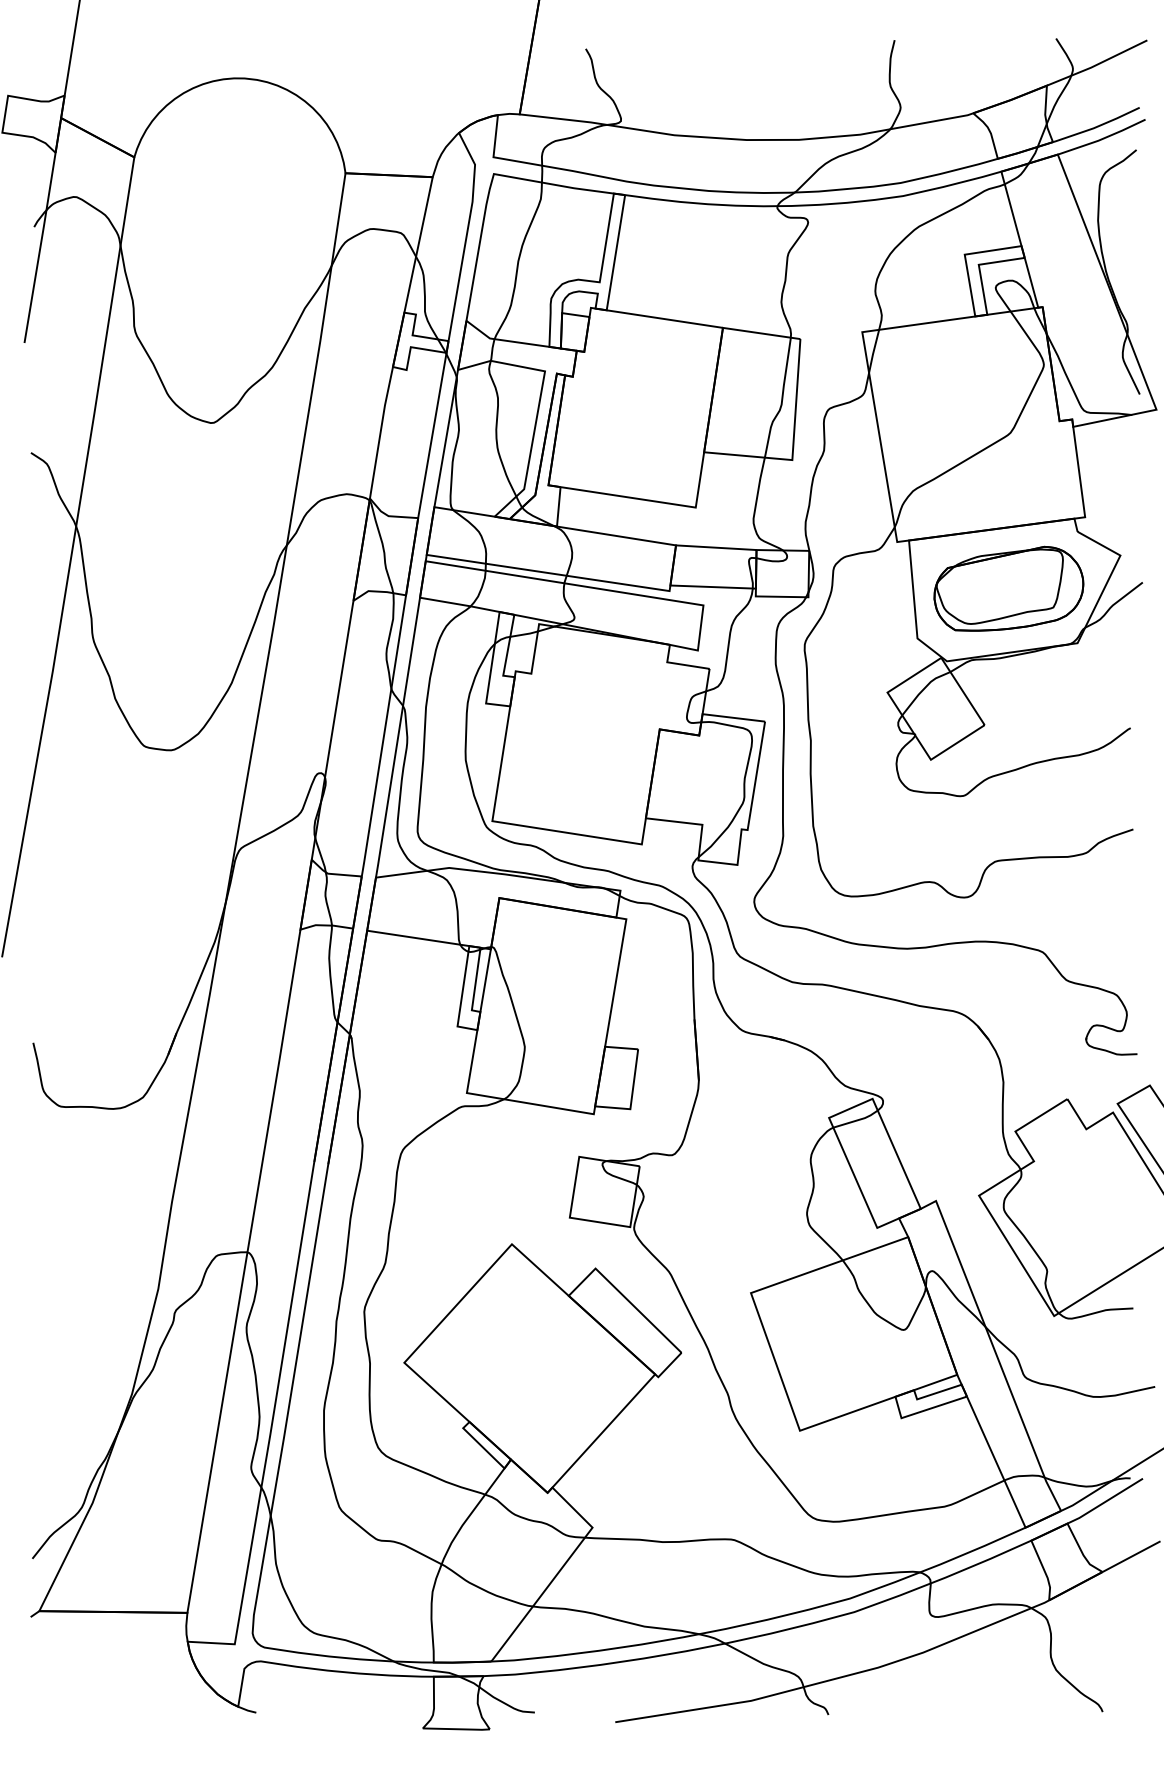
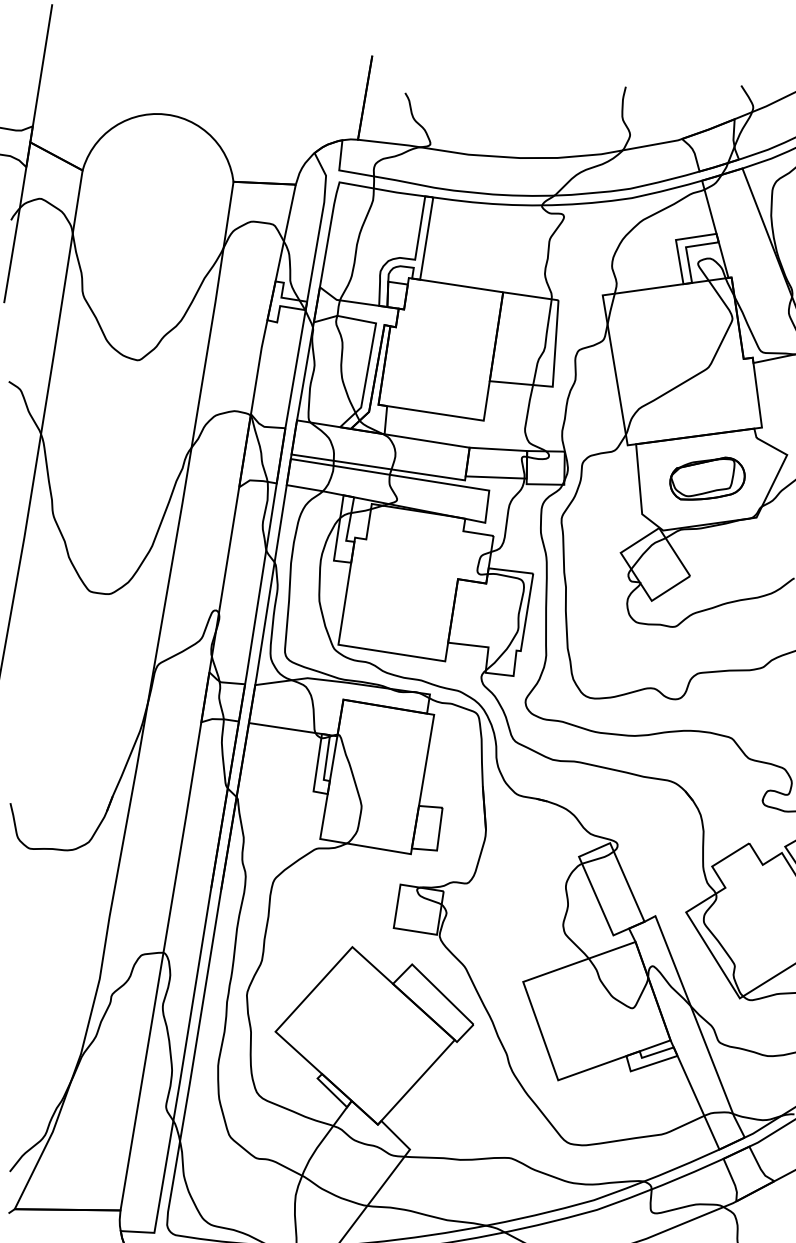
part: (1008, 588) -> (707, 478), size x0.7

